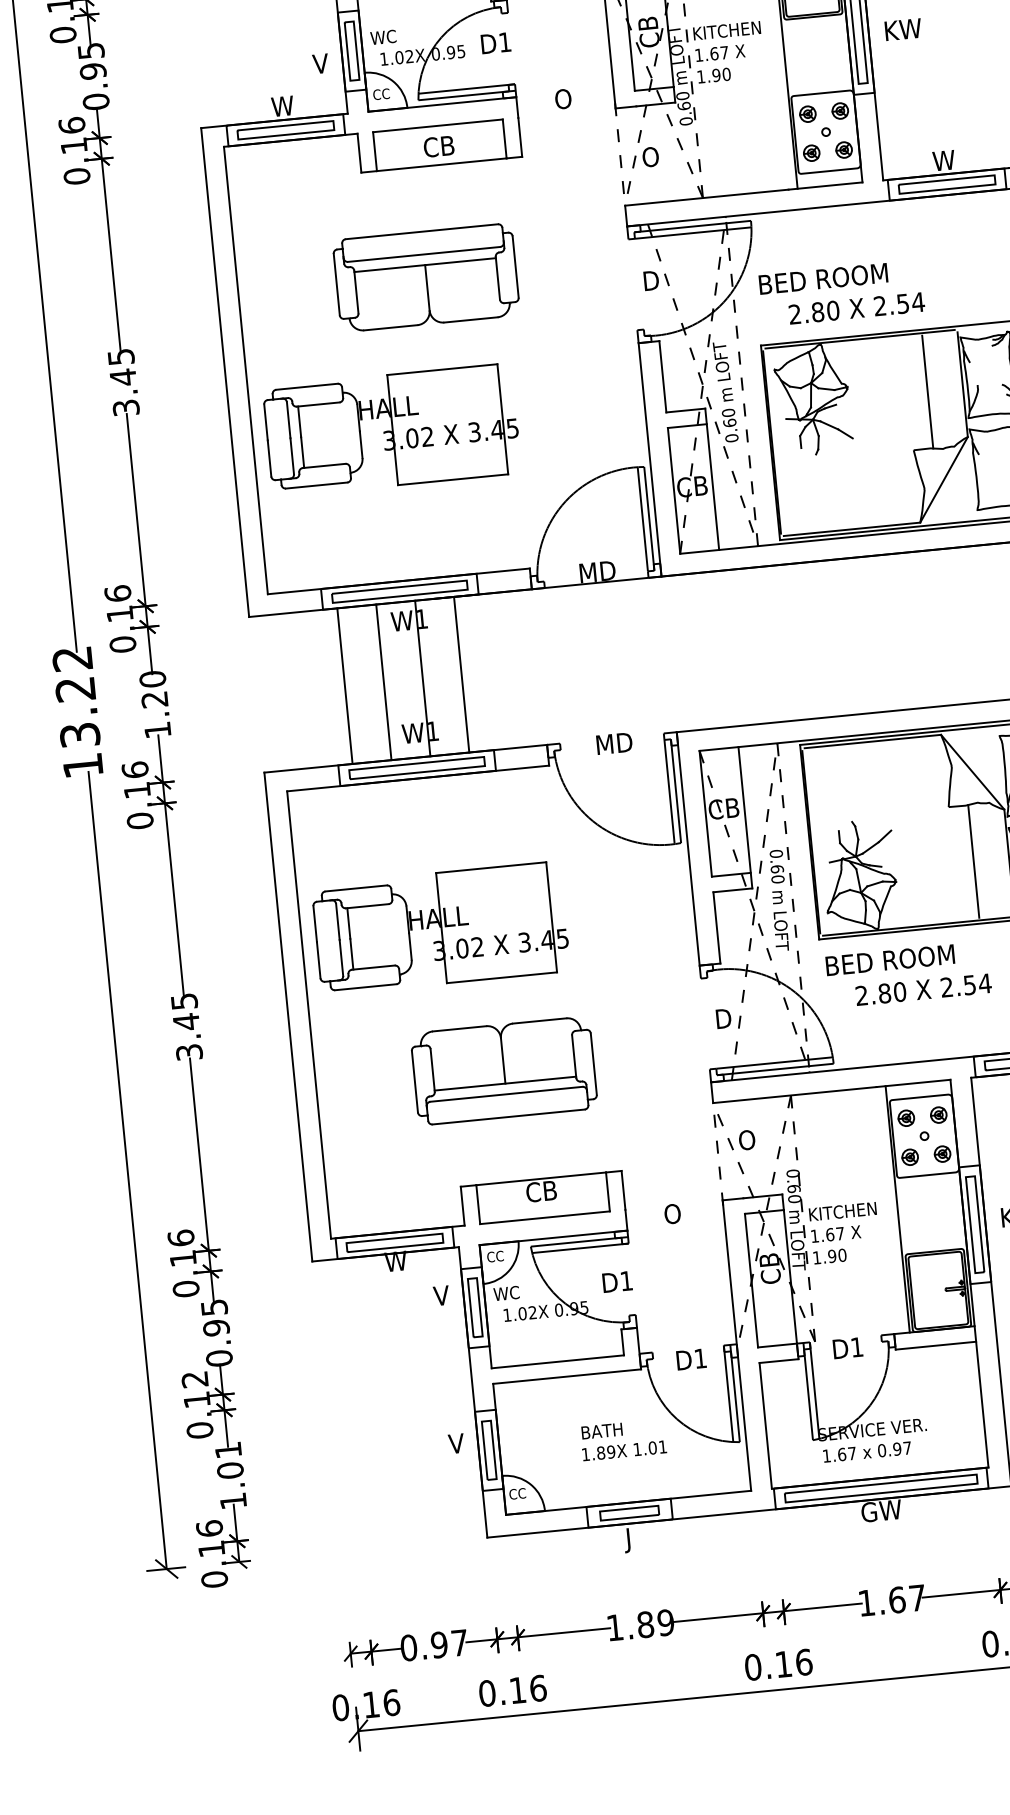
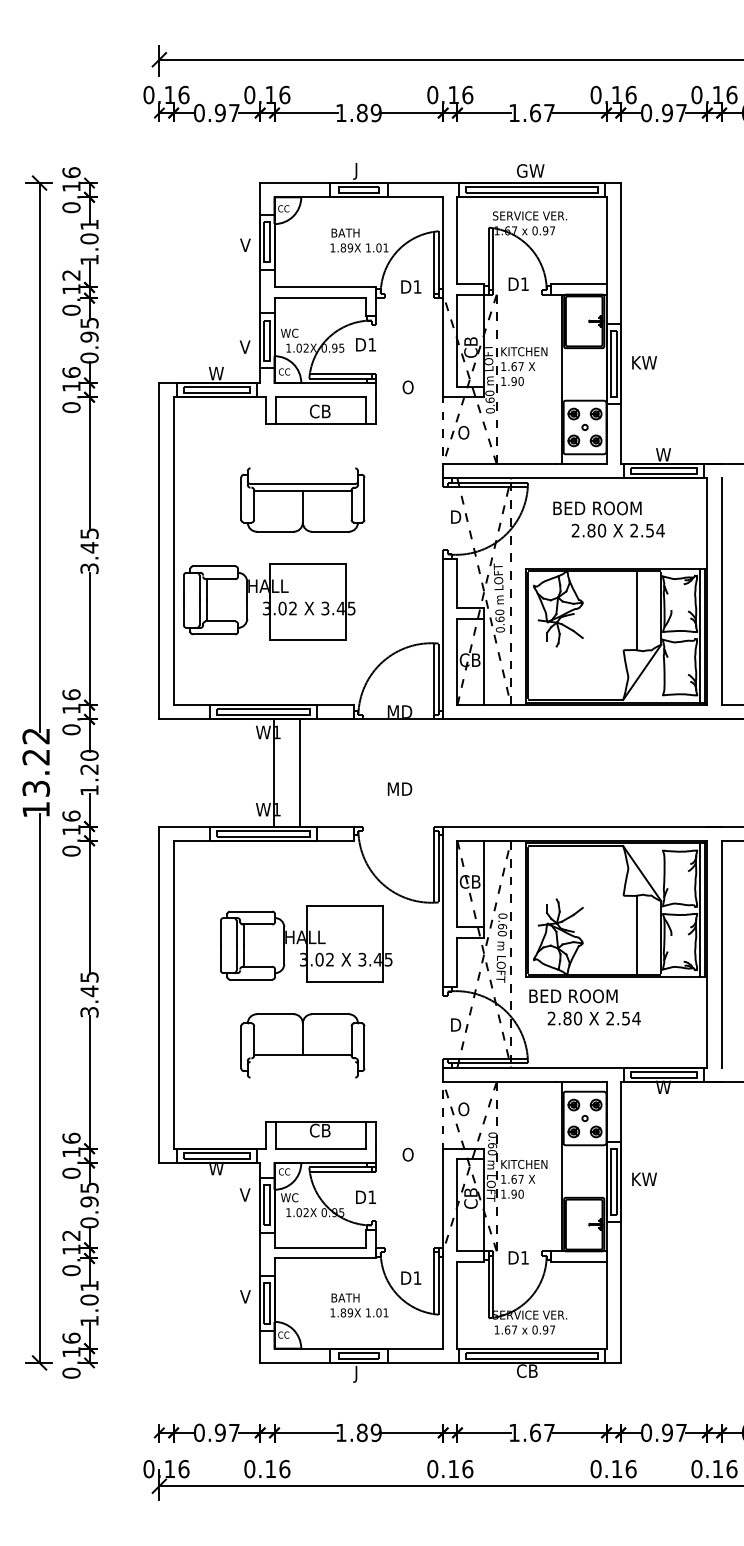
line: (421, 231) -> (302, 468), removed
text: (841, 293) -> (608, 519), moved
line: (383, 681) -> (246, 772), removed
line: (345, 685) -> (220, 772), removed
text: (613, 742) -> (399, 788), moved
part: (441, 926) -> (306, 943), moved
line: (505, 1095) -> (302, 1062), removed
line: (508, 1116) -> (302, 1077), removed
text: (691, 1358) -> (411, 1277), moved
text: (885, 1509) -> (533, 1370), GW -> CB

